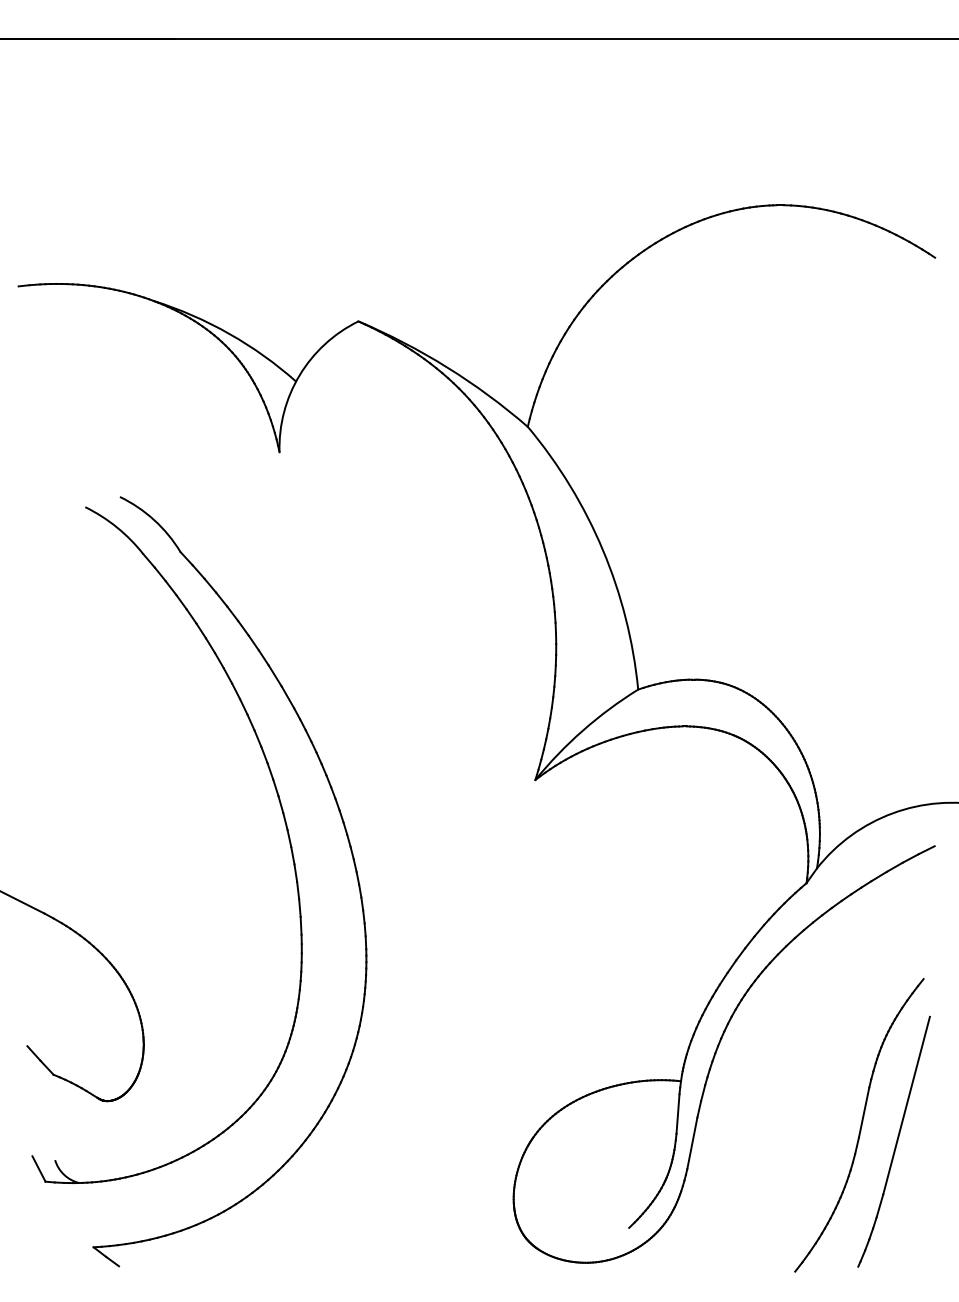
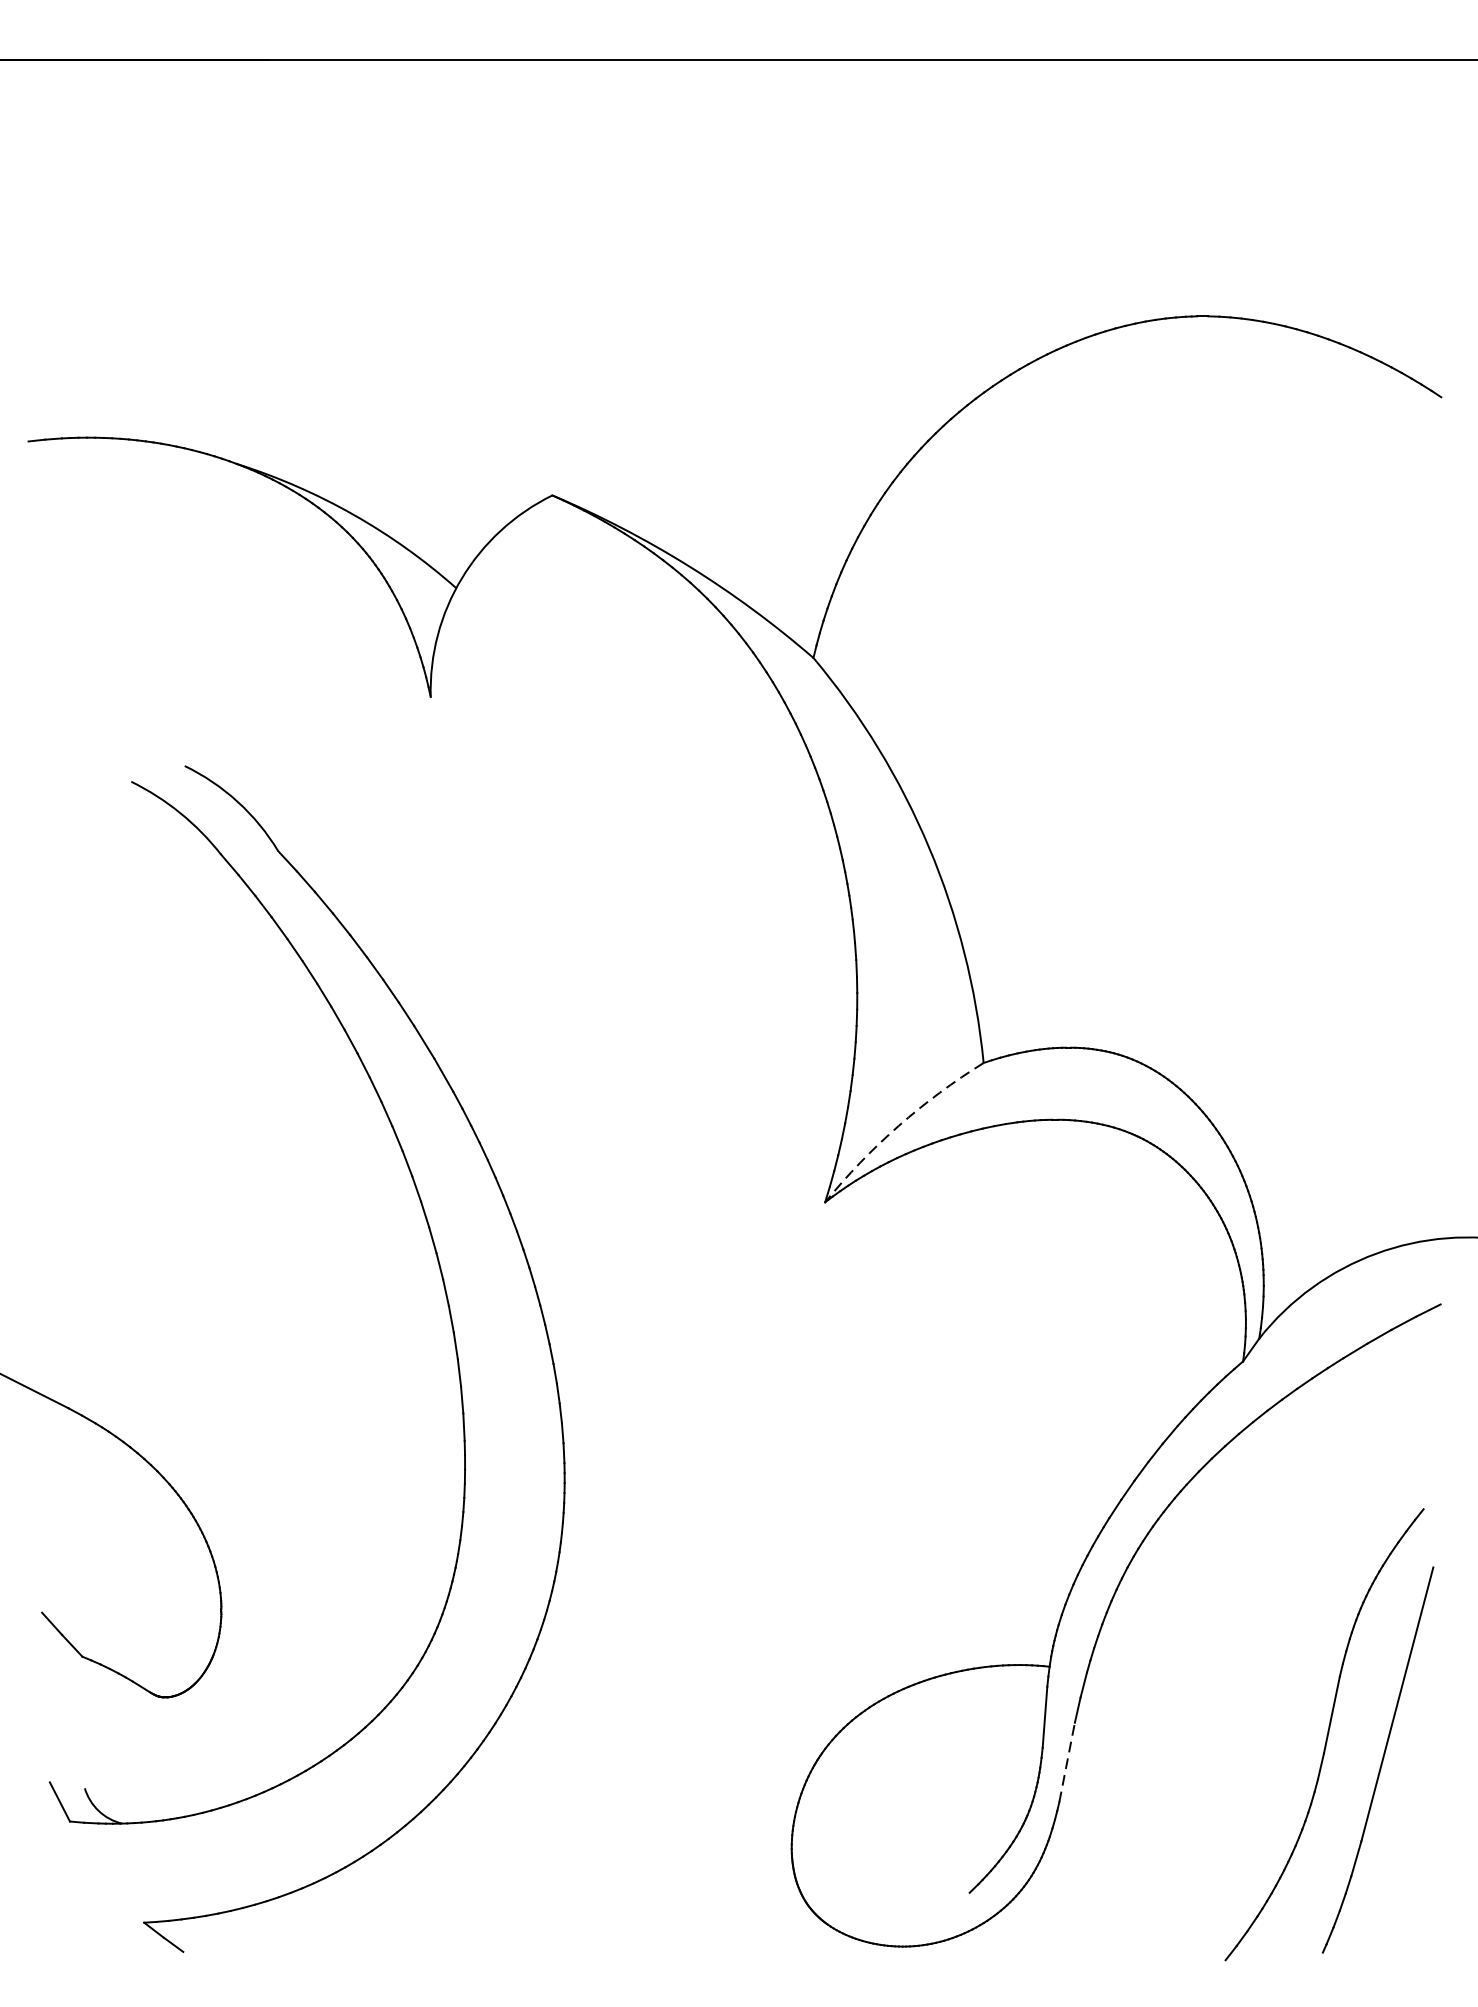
arc: (583, 730) -> (899, 1126), solid -> dashed
line: (692, 1142) -> (1067, 1761), solid -> dashed

